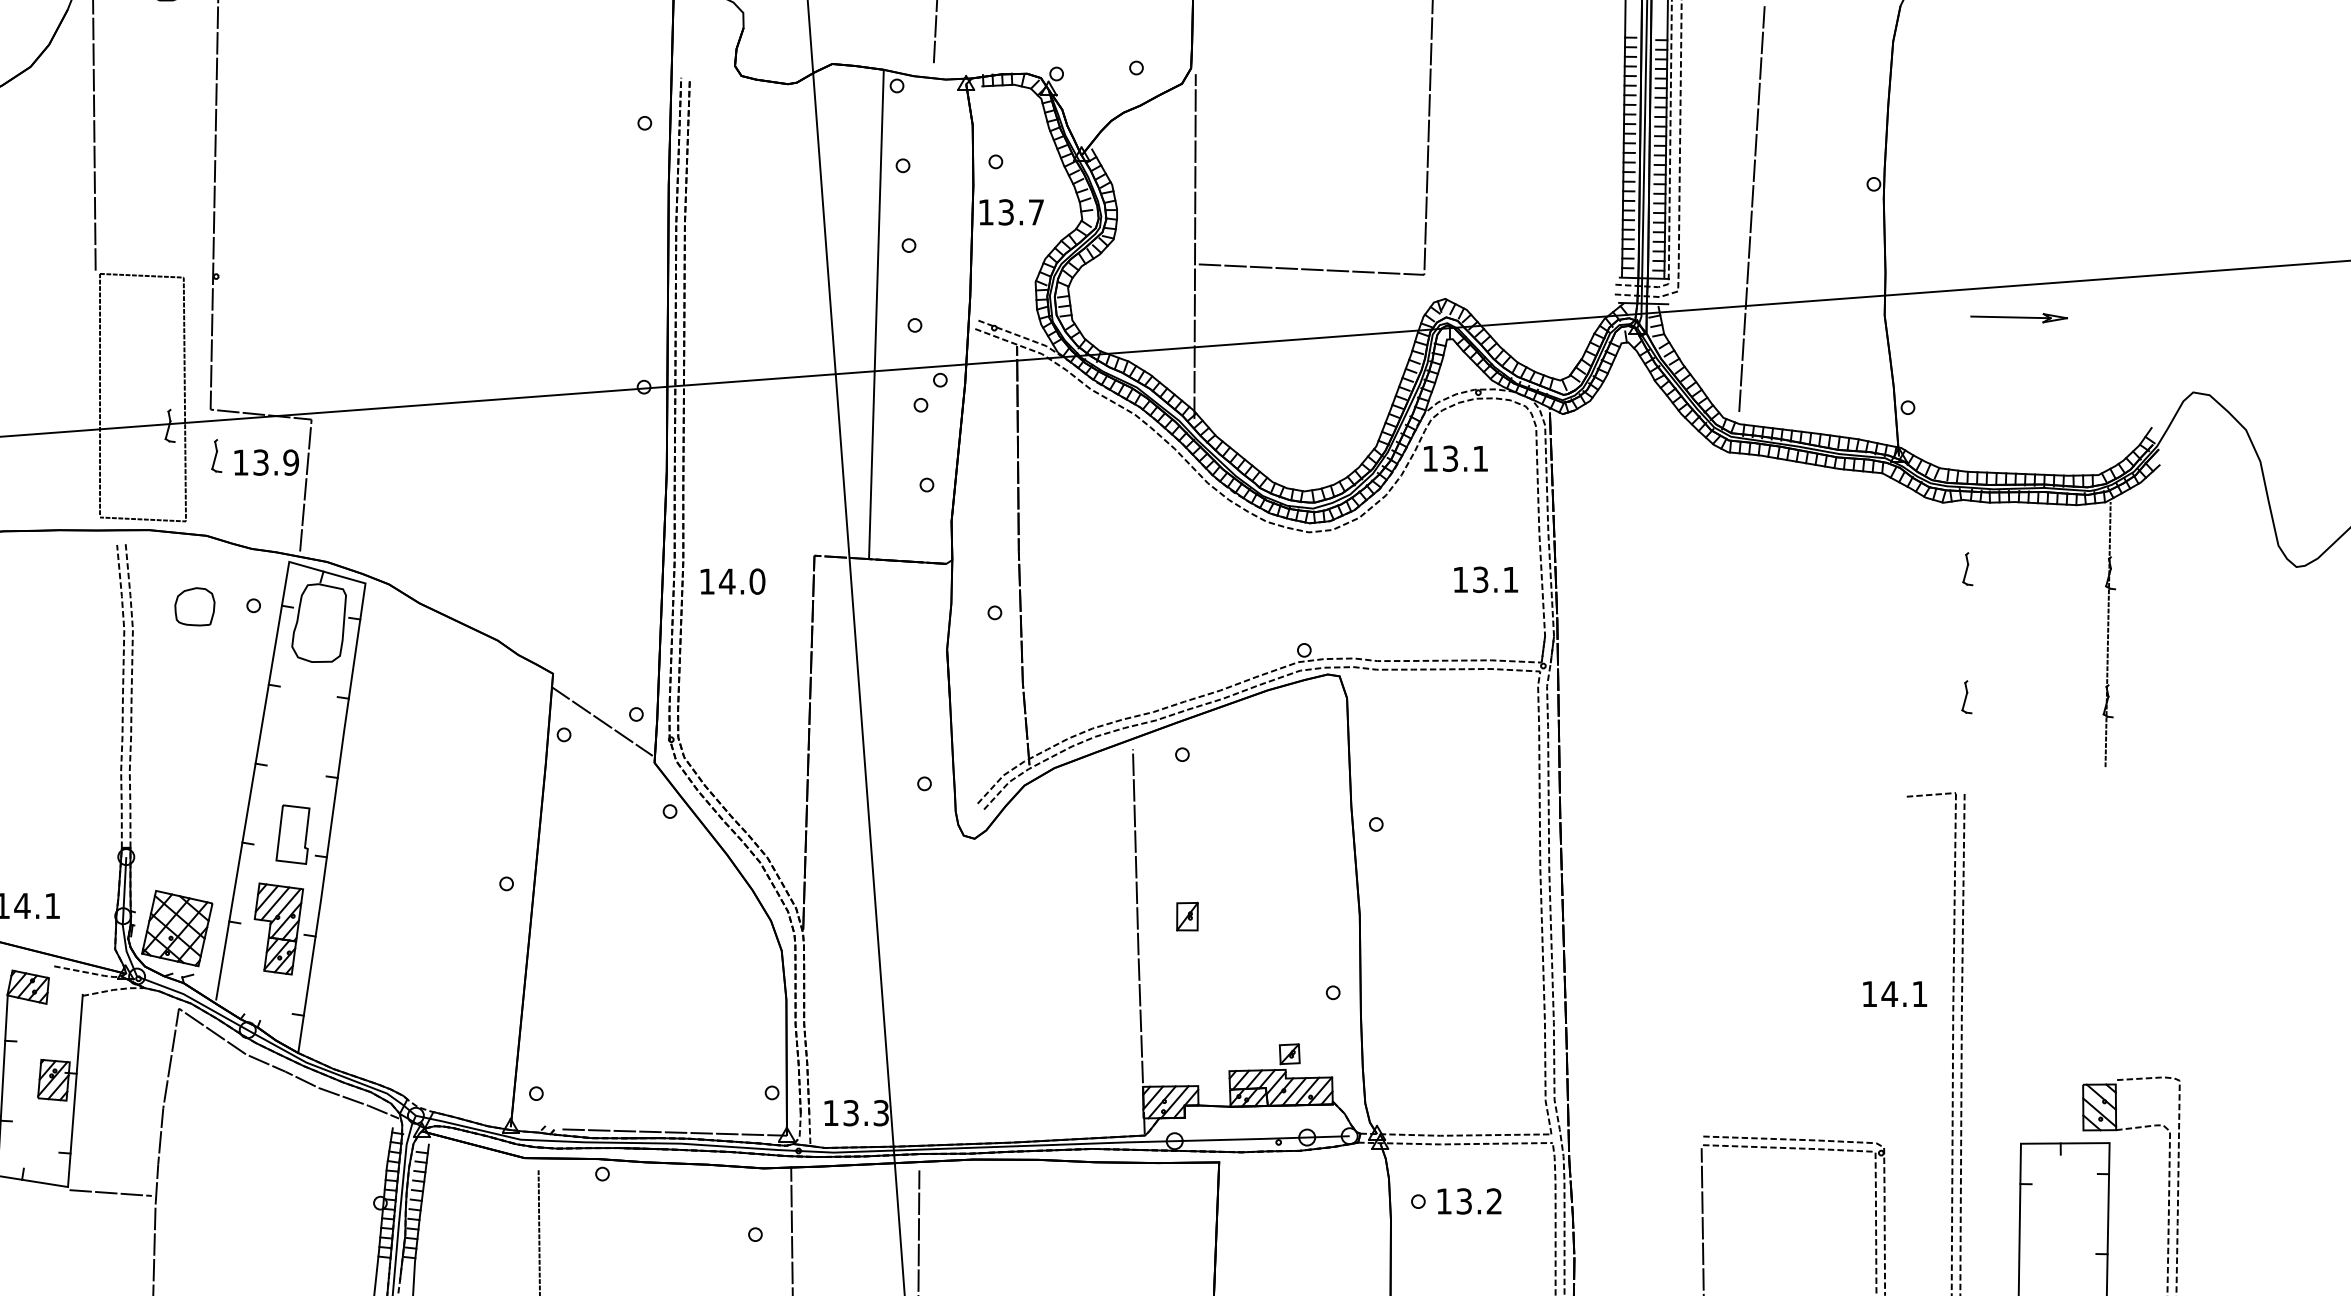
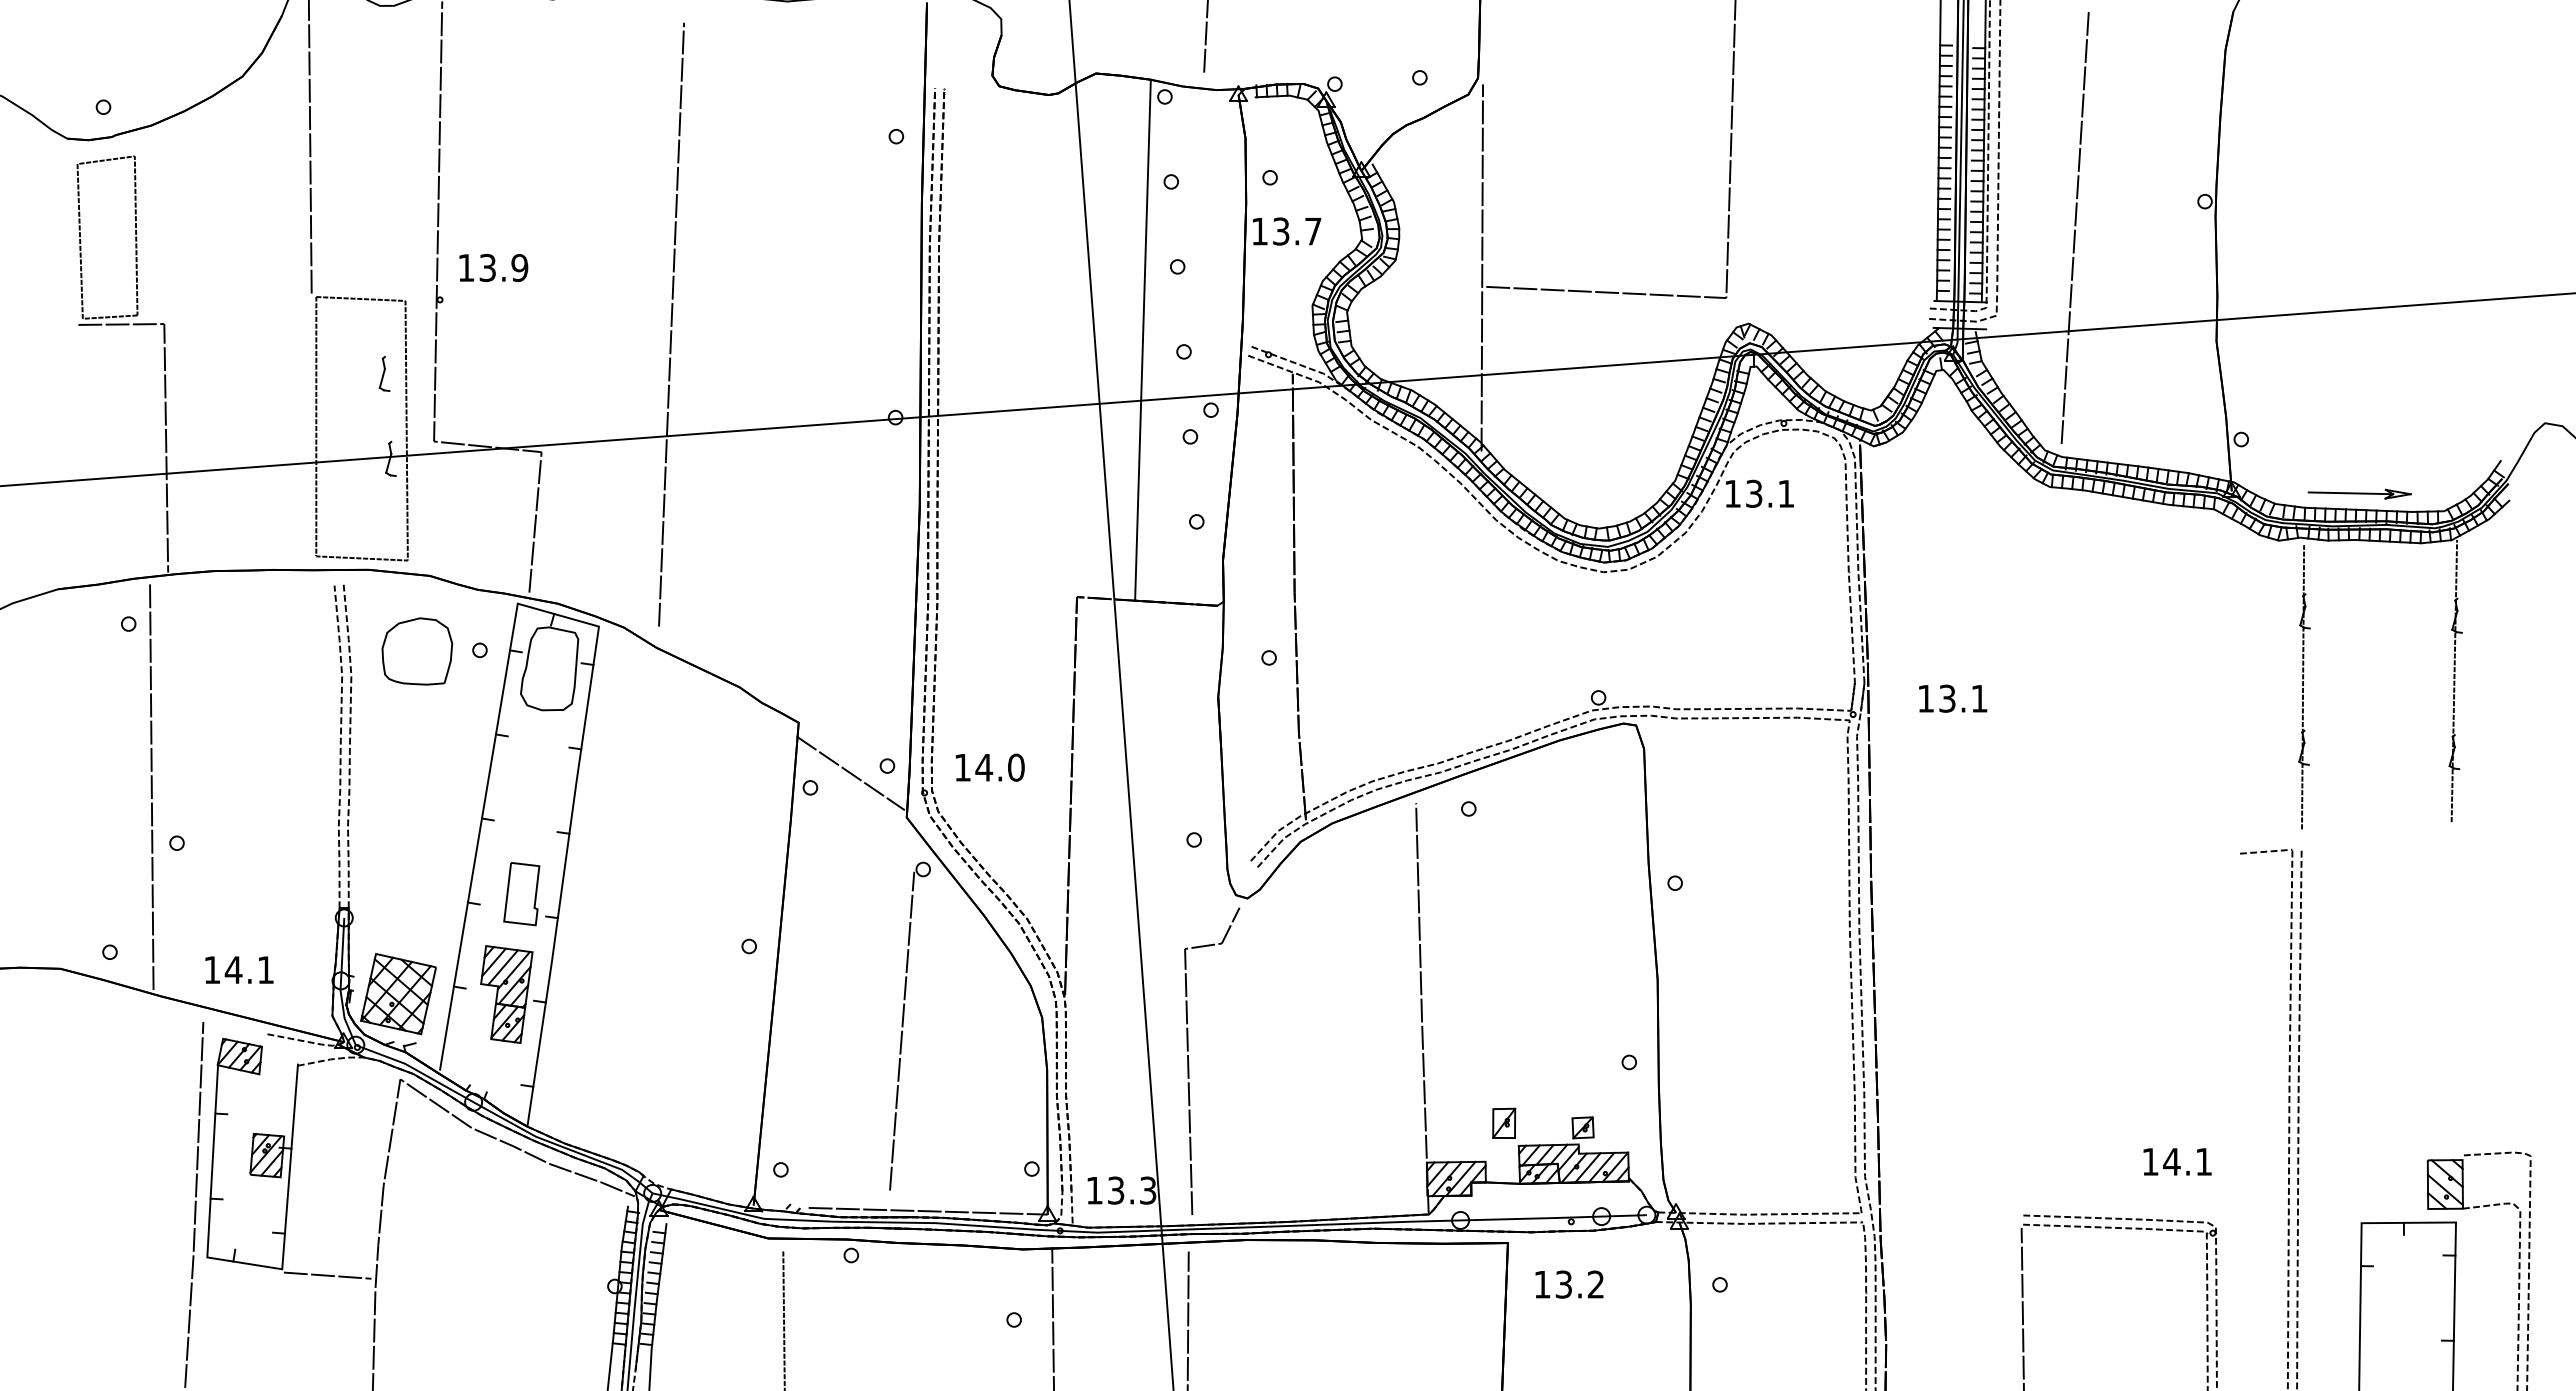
line: (433, 299) -> (671, 324), added
part: (2018, 317) -> (2359, 493), moved
part: (216, 455) -> (384, 373), moved
text: (266, 463) -> (493, 268), moved
text: (1486, 579) -> (1953, 698), moved
text: (733, 581) -> (990, 767), moved
part: (195, 606) -> (417, 651), size x1.67
line: (1966, 640) -> (2303, 687), added
part: (1187, 915) -> (1504, 1122), moved
line: (650, 962) -> (902, 1030), added
line: (920, 992) -> (1189, 1062), added
text: (1895, 993) -> (2177, 1161), moved
text: (1469, 1201) -> (1569, 1284), moved

